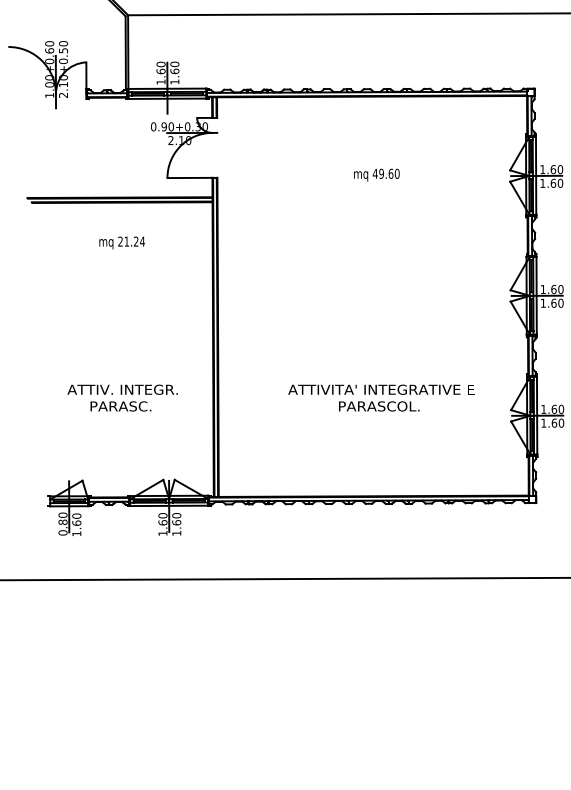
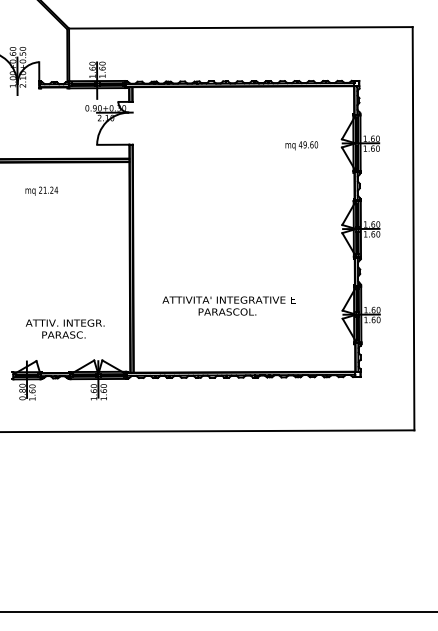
text: (376, 174) -> (301, 145), moved
text: (121, 241) -> (41, 190), moved
text: (121, 397) -> (64, 328), moved
text: (380, 397) -> (228, 305), moved

